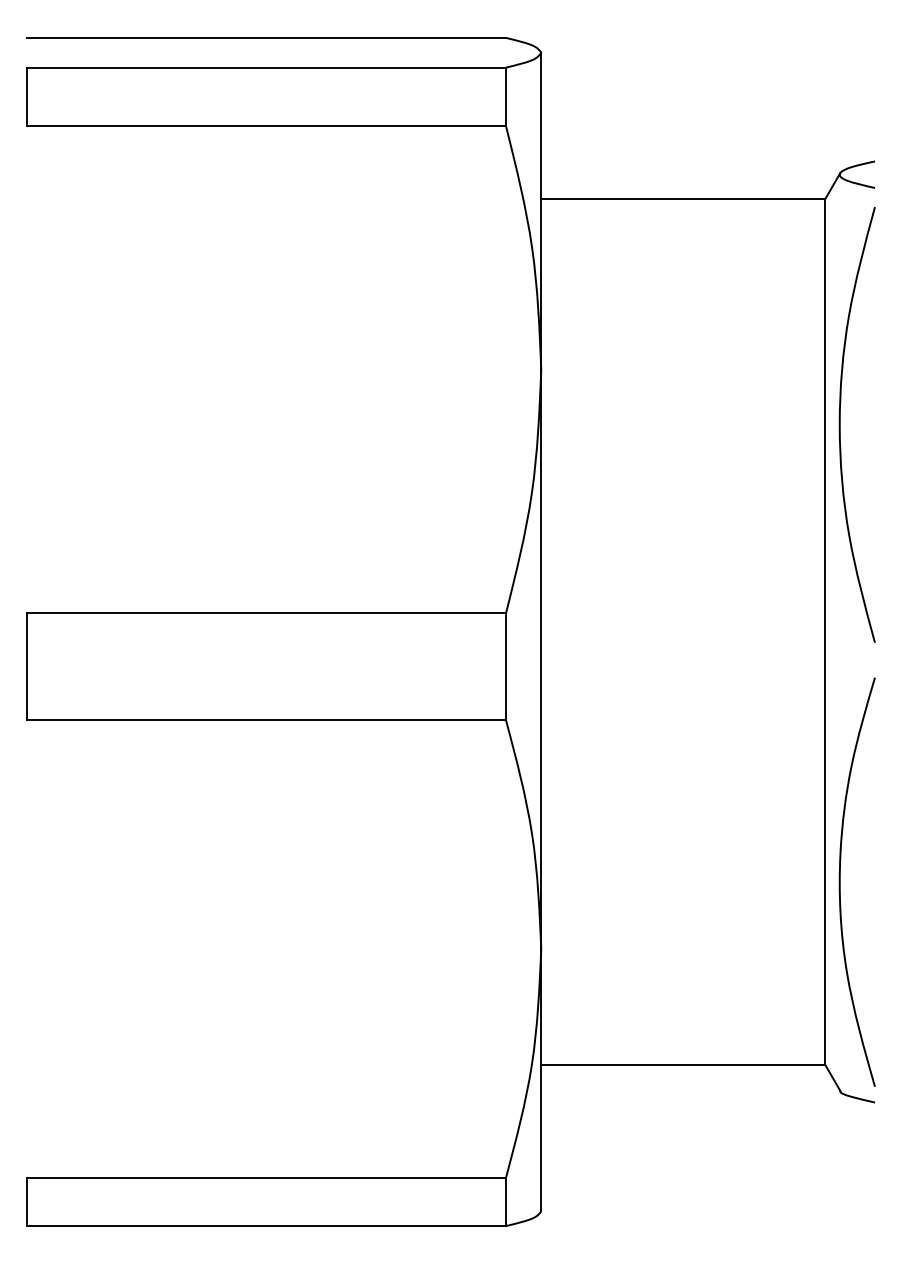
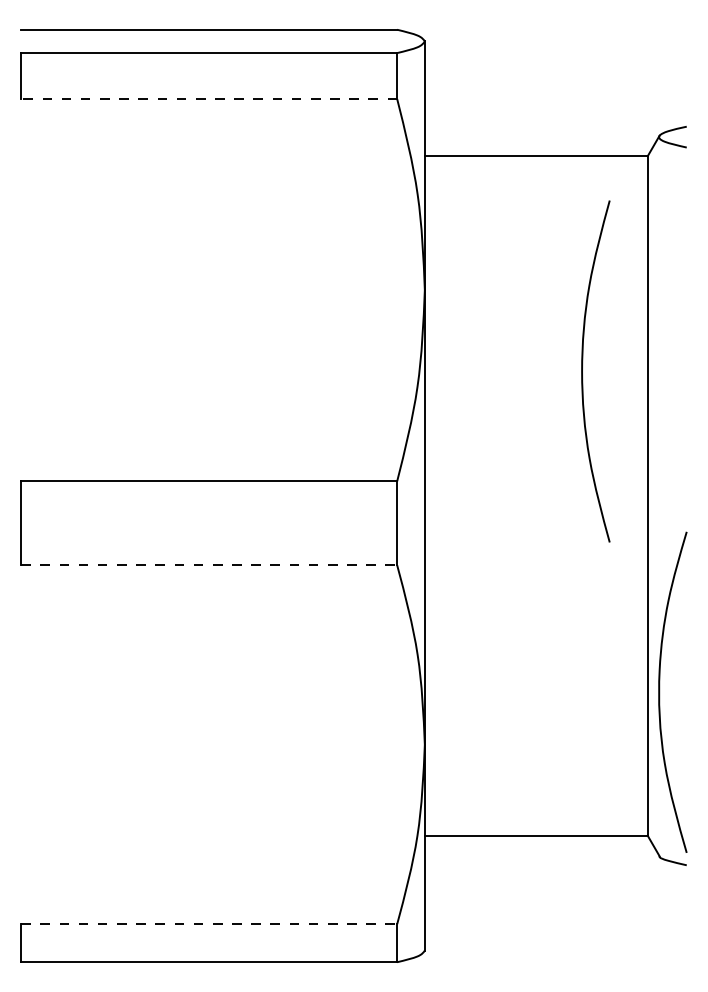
line: (266, 126) -> (209, 99), solid -> dashed
curve: (840, 424) -> (582, 371), moved
line: (266, 720) -> (209, 565), solid -> dashed
line: (266, 1177) -> (209, 924), solid -> dashed

